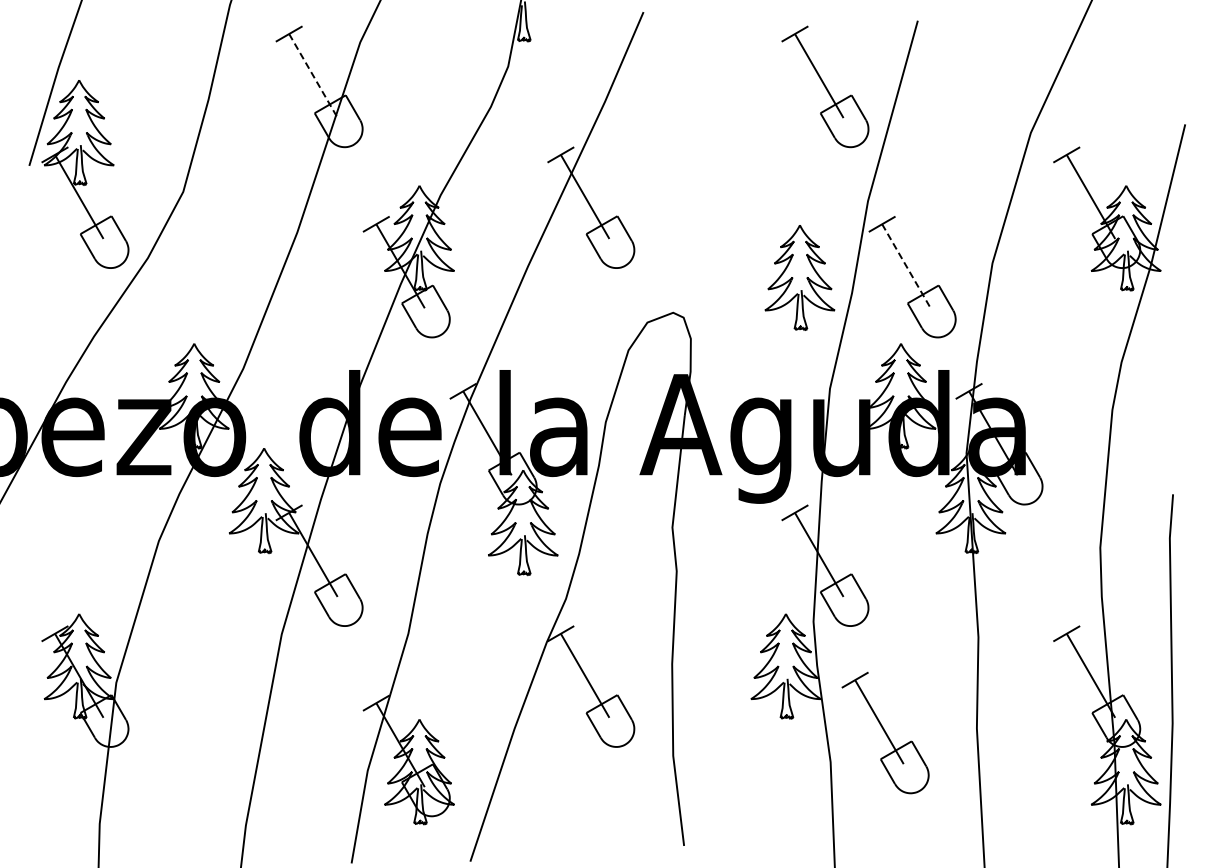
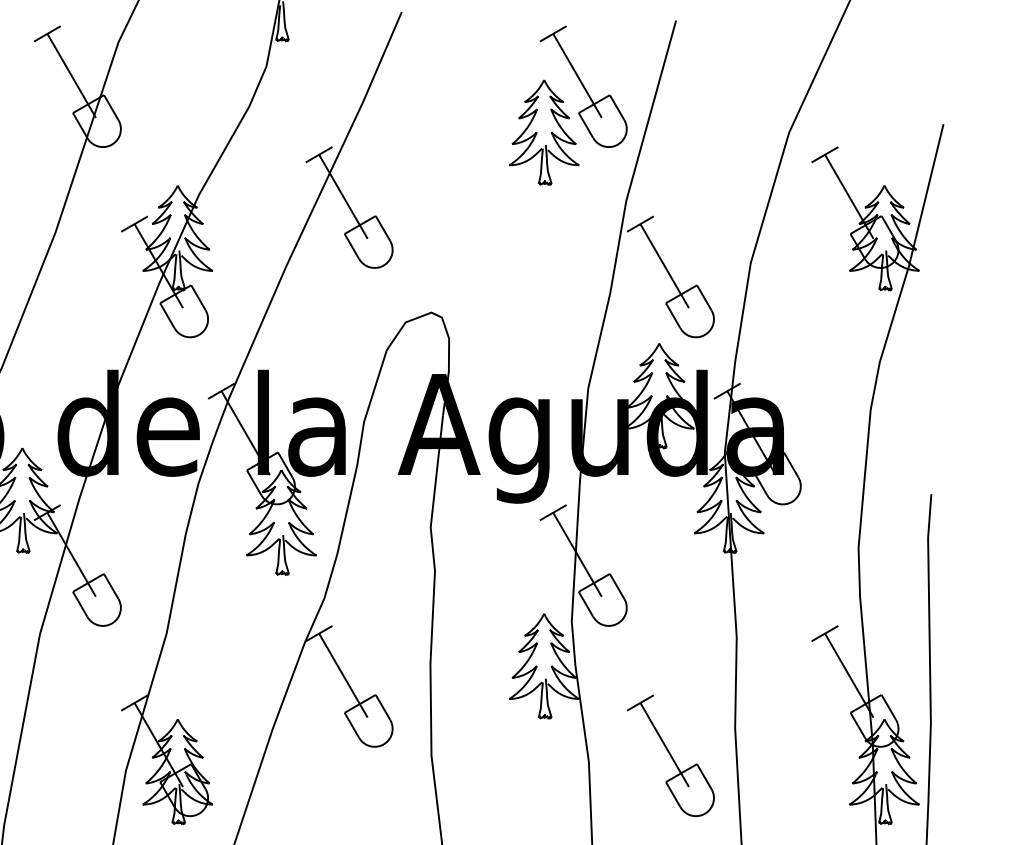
line: (313, 76) -> (71, 76), dashed -> solid
line: (906, 266) -> (664, 266), dashed -> solid
part: (799, 277) -> (543, 132), moved
part: (885, 732) -> (670, 755), moved

